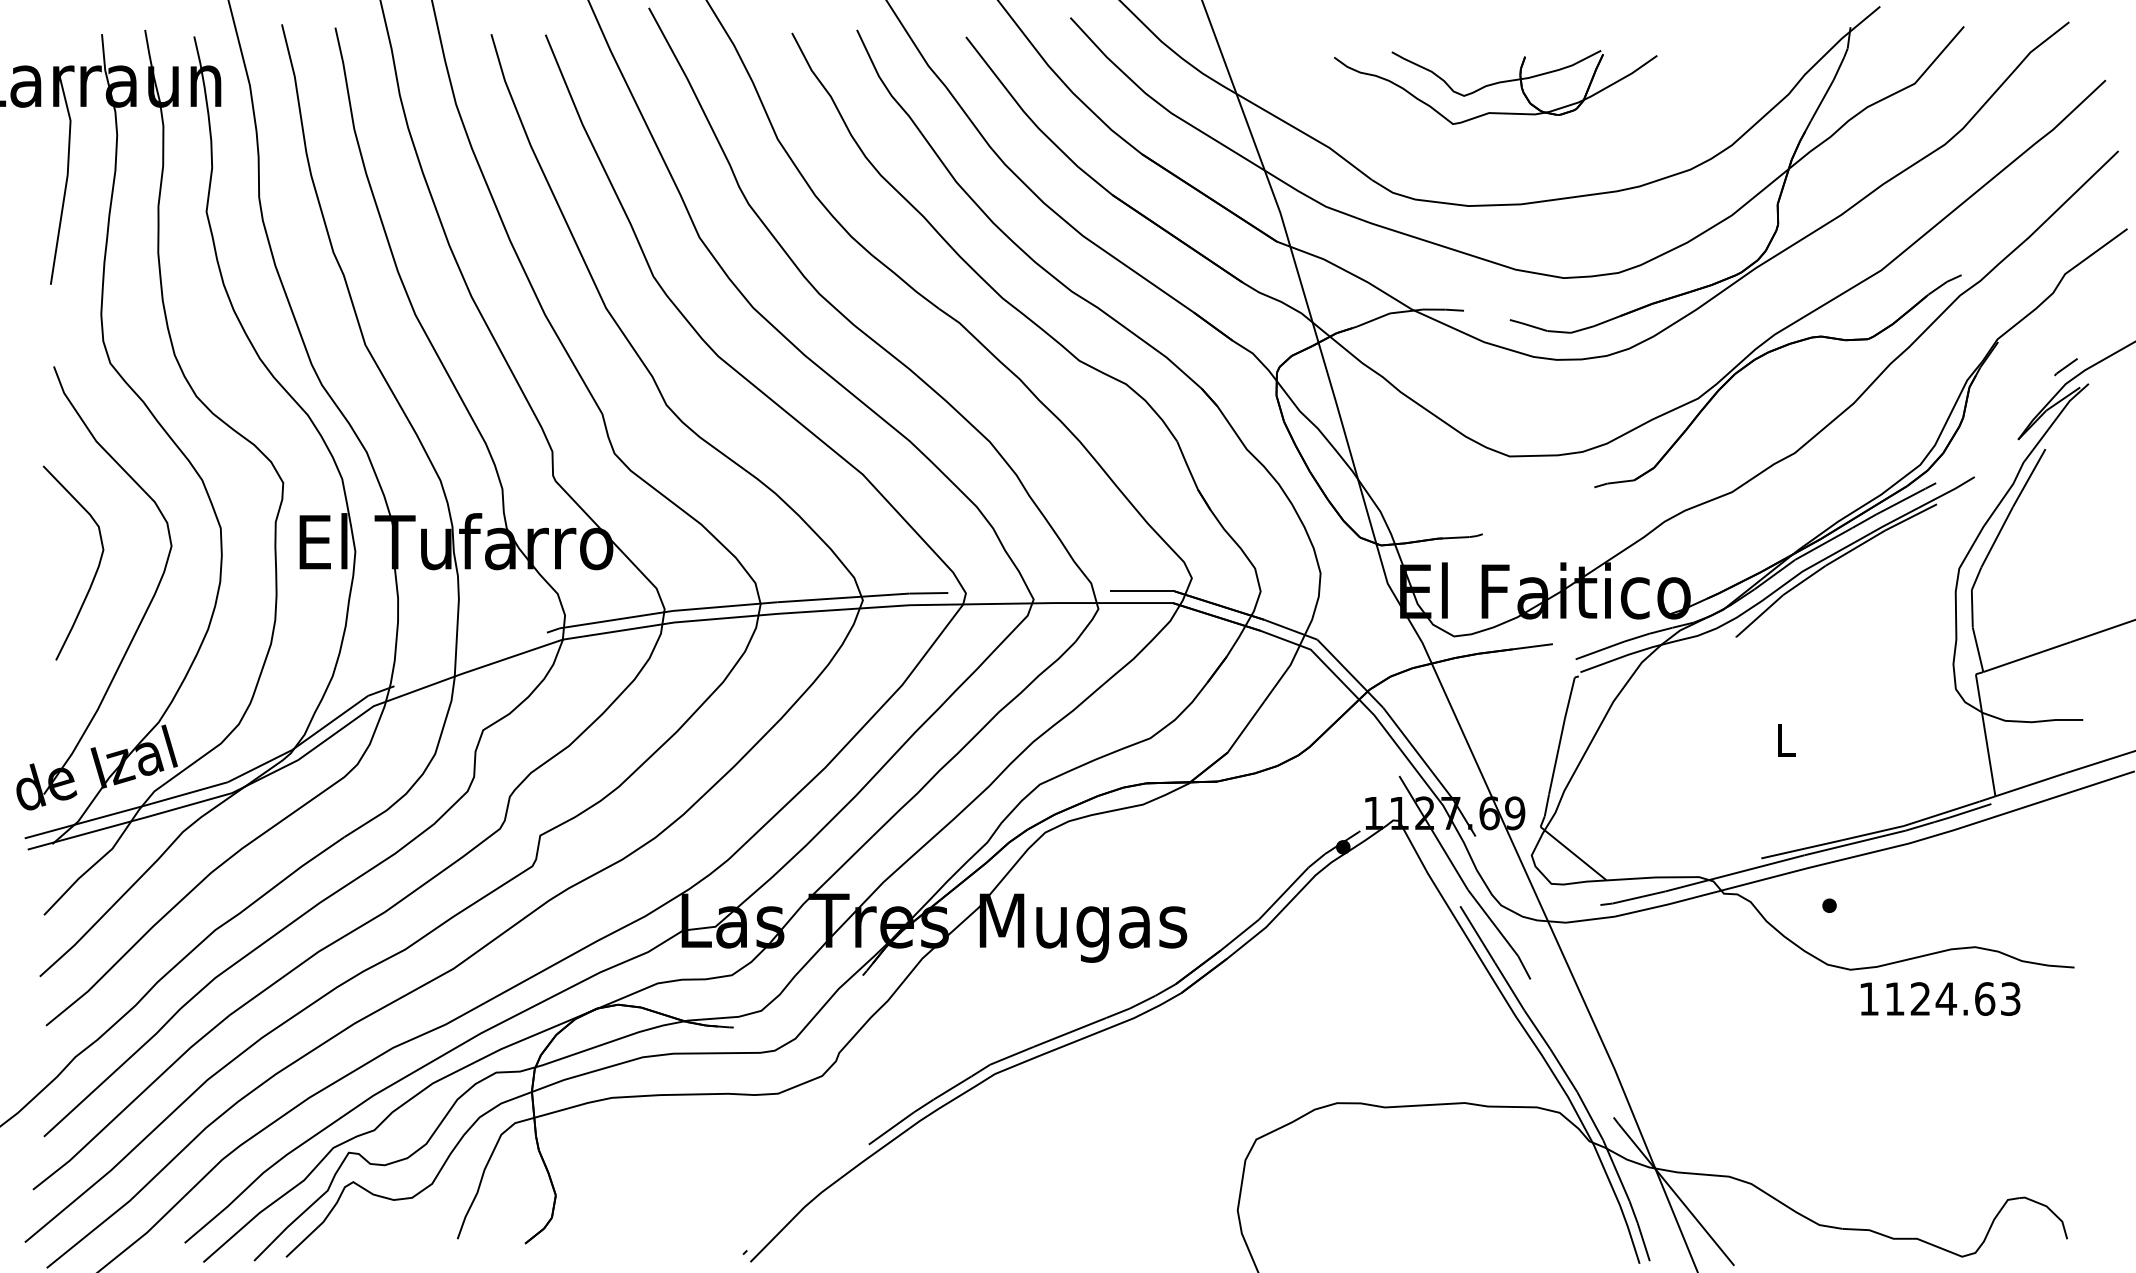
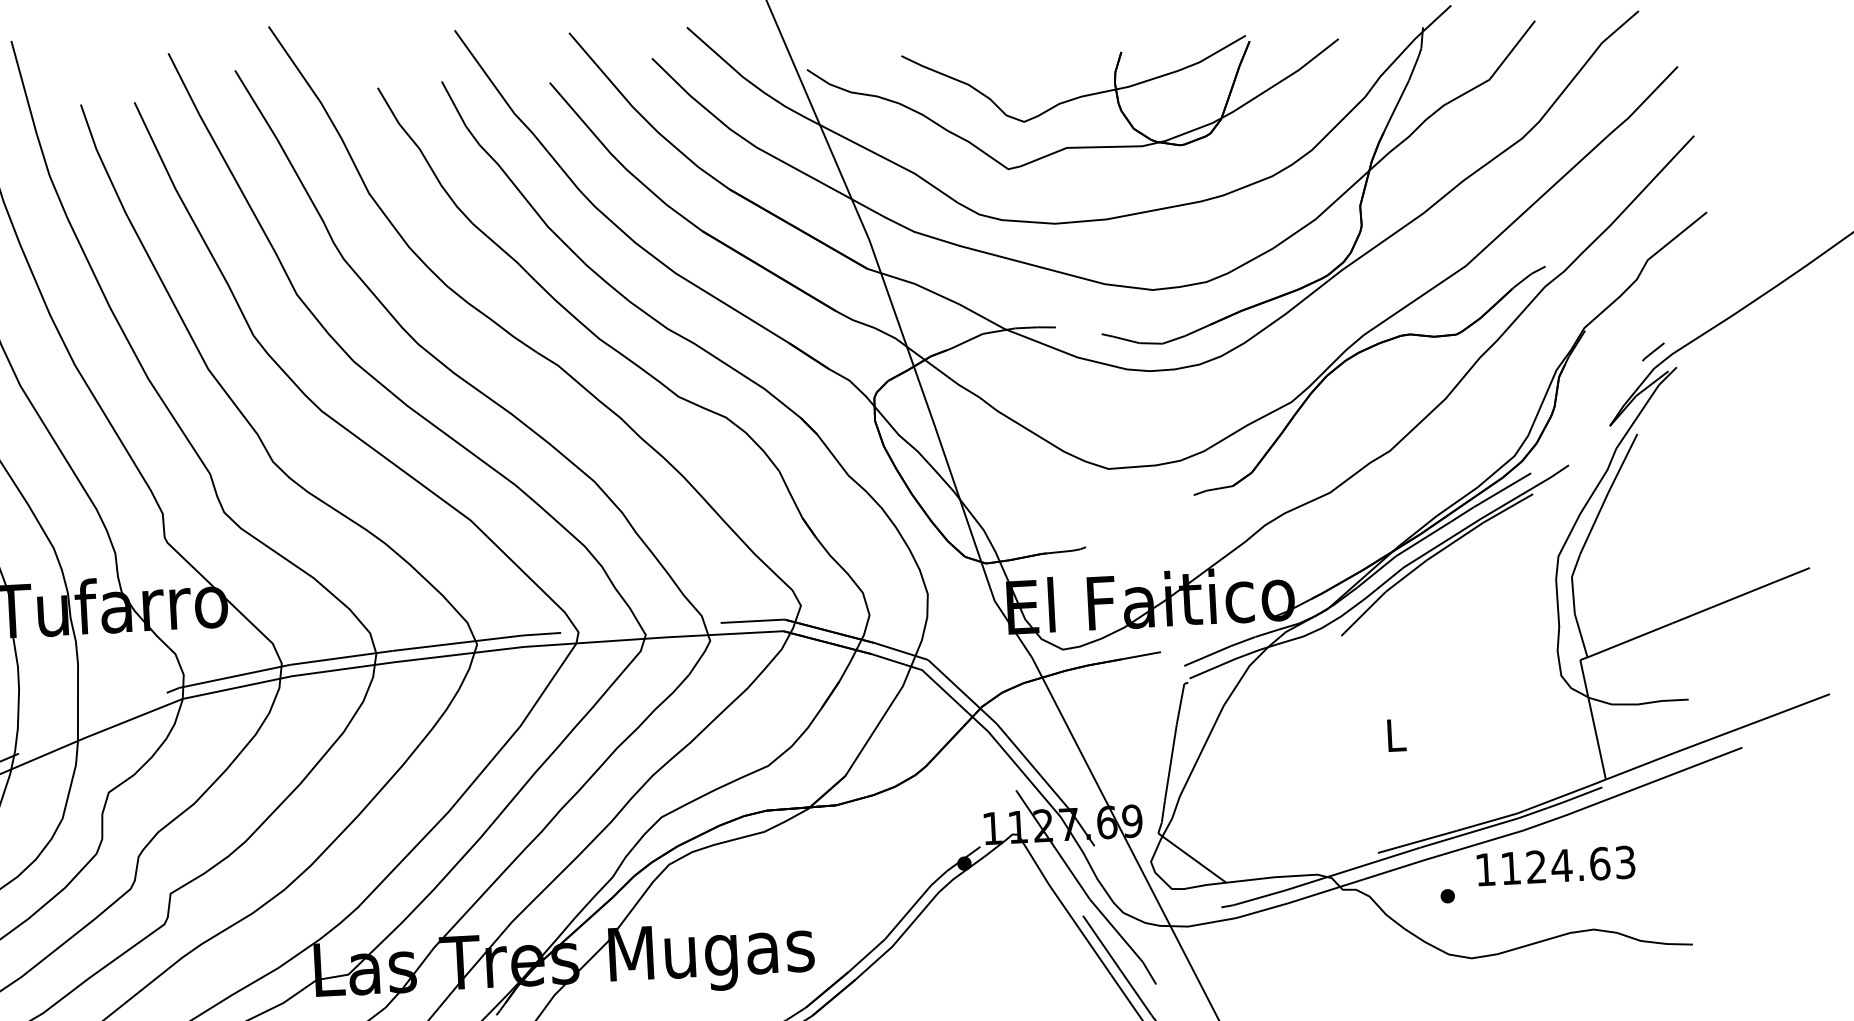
part: (1495, 87) -> (1075, 105), size x1.67
text: (1940, 998) -> (1556, 865), moved

